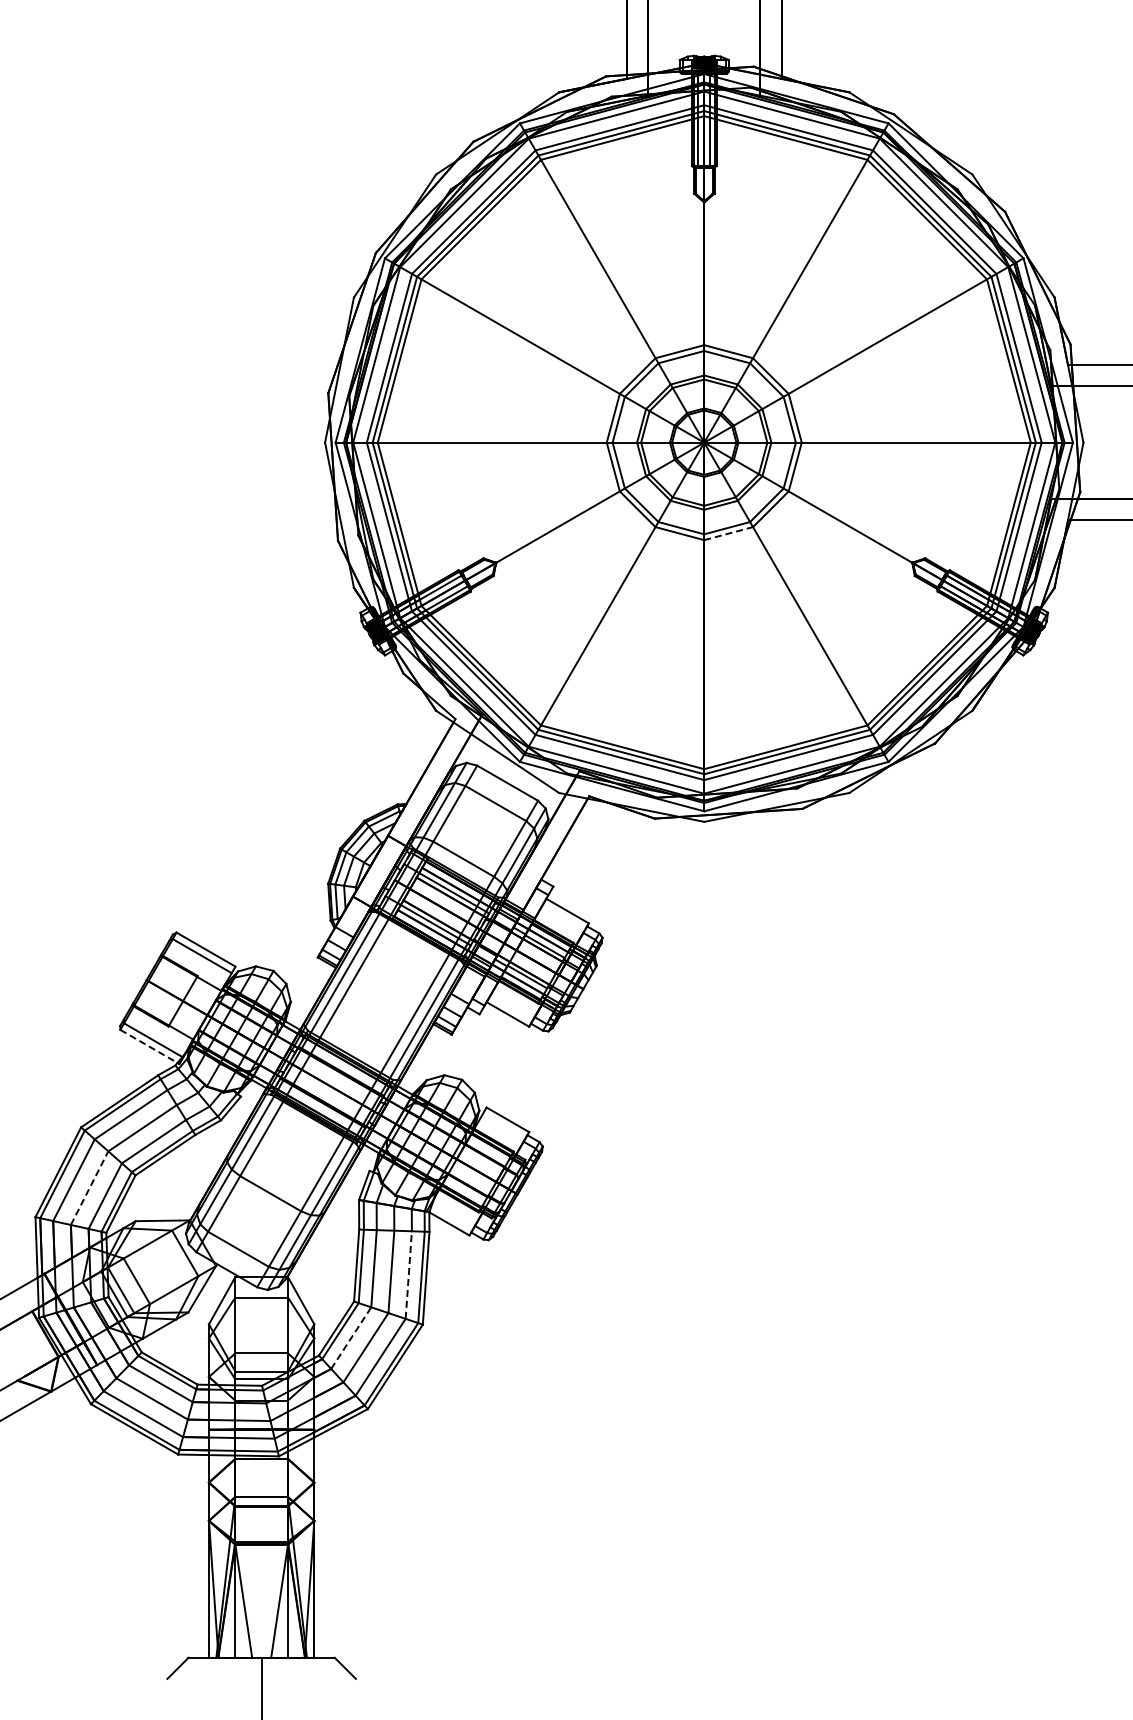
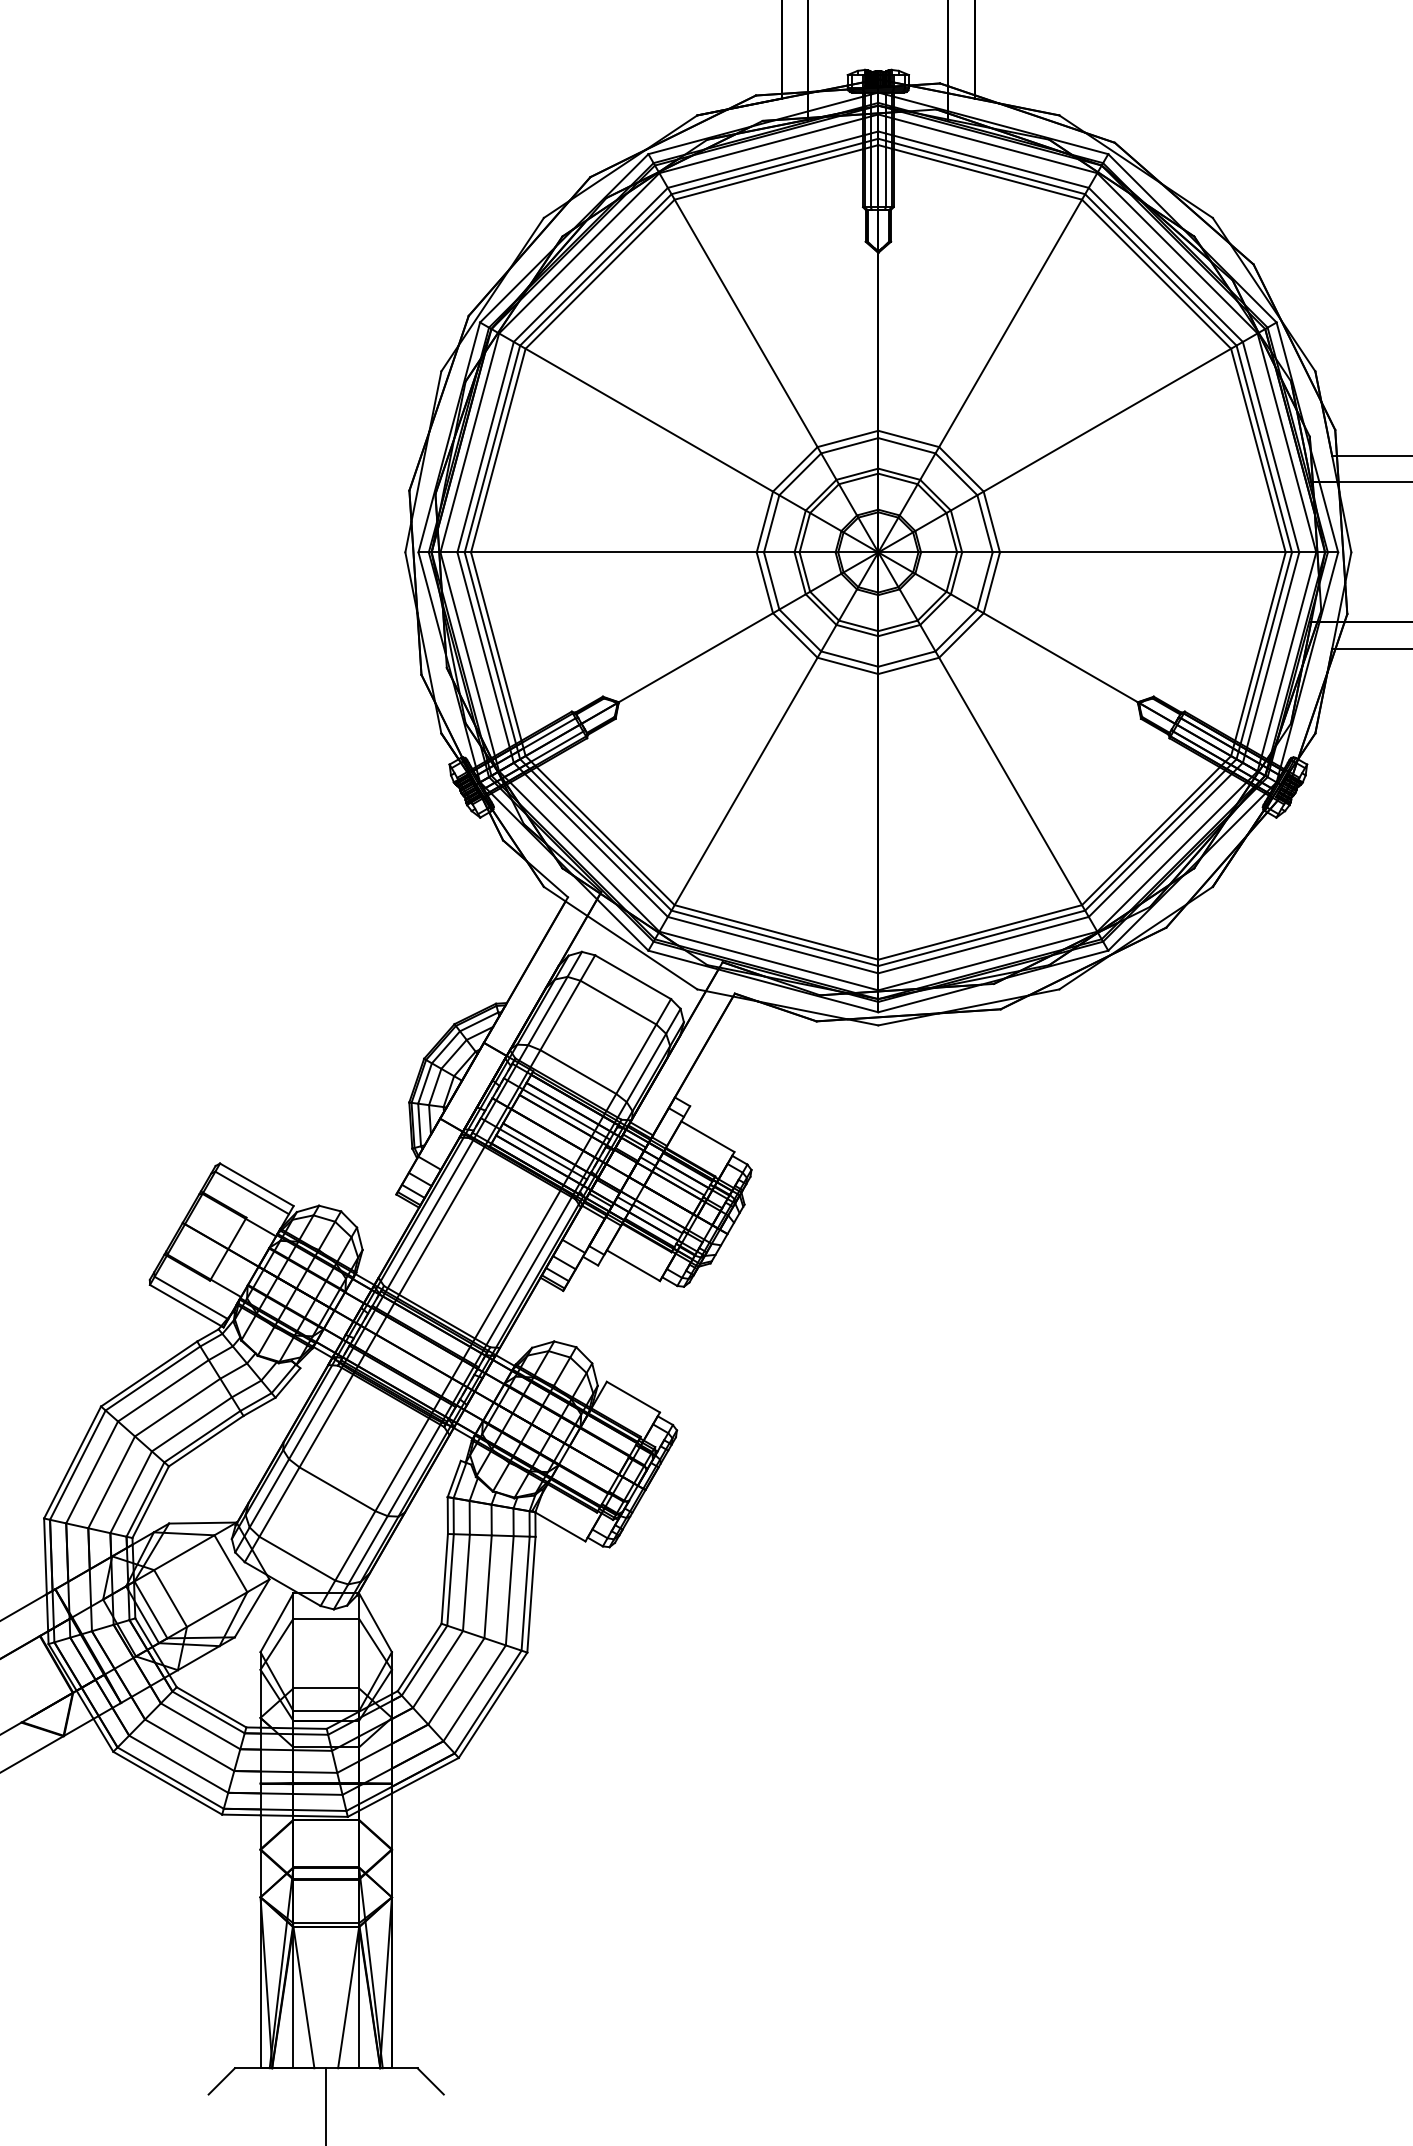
line: (729, 533) -> (909, 665), dashed -> solid
line: (149, 1046) -> (186, 1305), dashed -> solid
line: (89, 1187) -> (111, 1481), dashed -> solid
line: (408, 1275) -> (509, 1591), dashed -> solid
line: (351, 1338) -> (438, 1669), dashed -> solid

